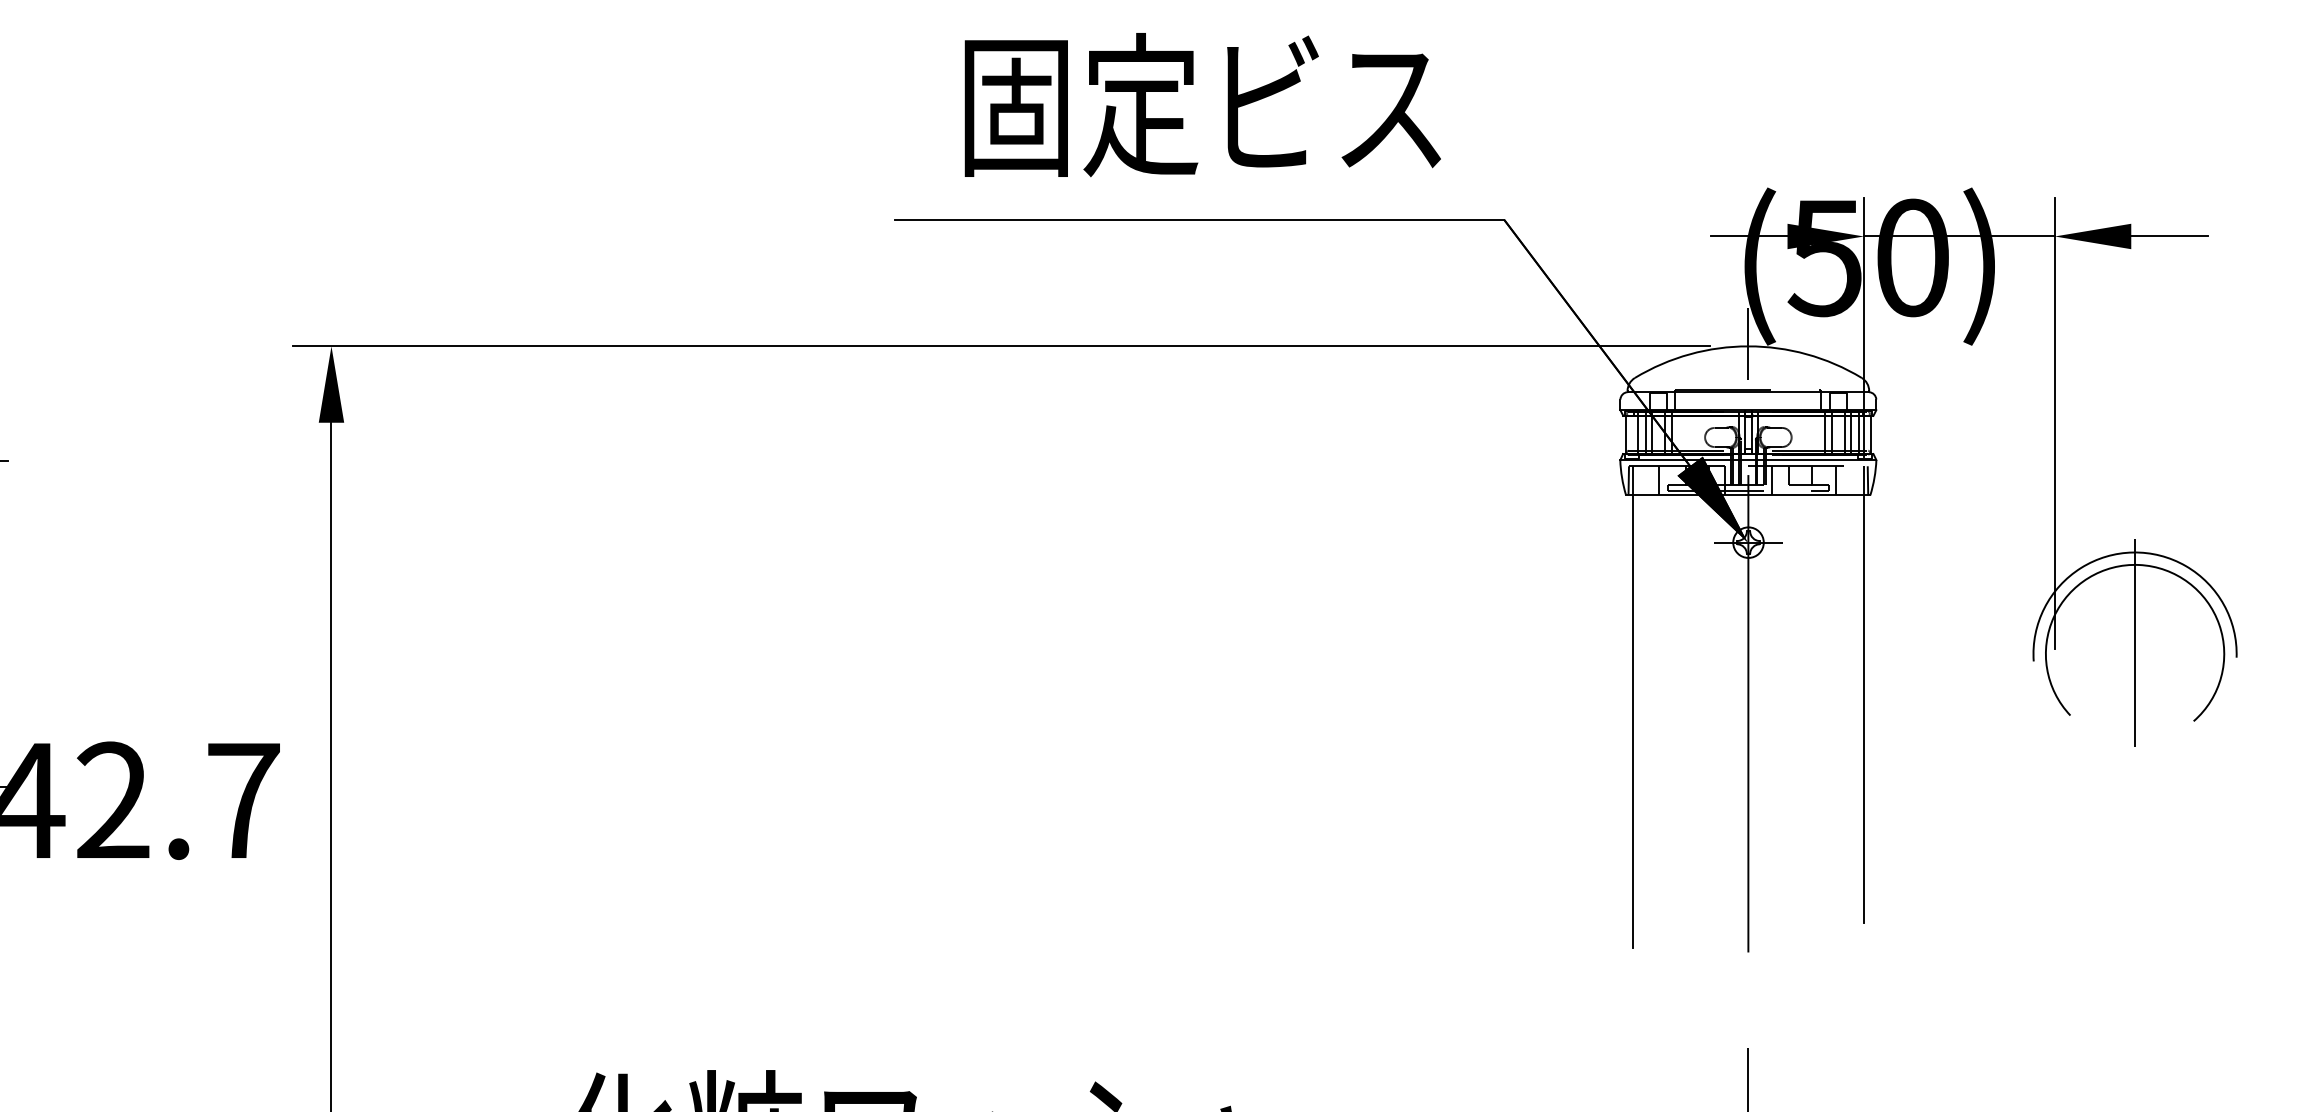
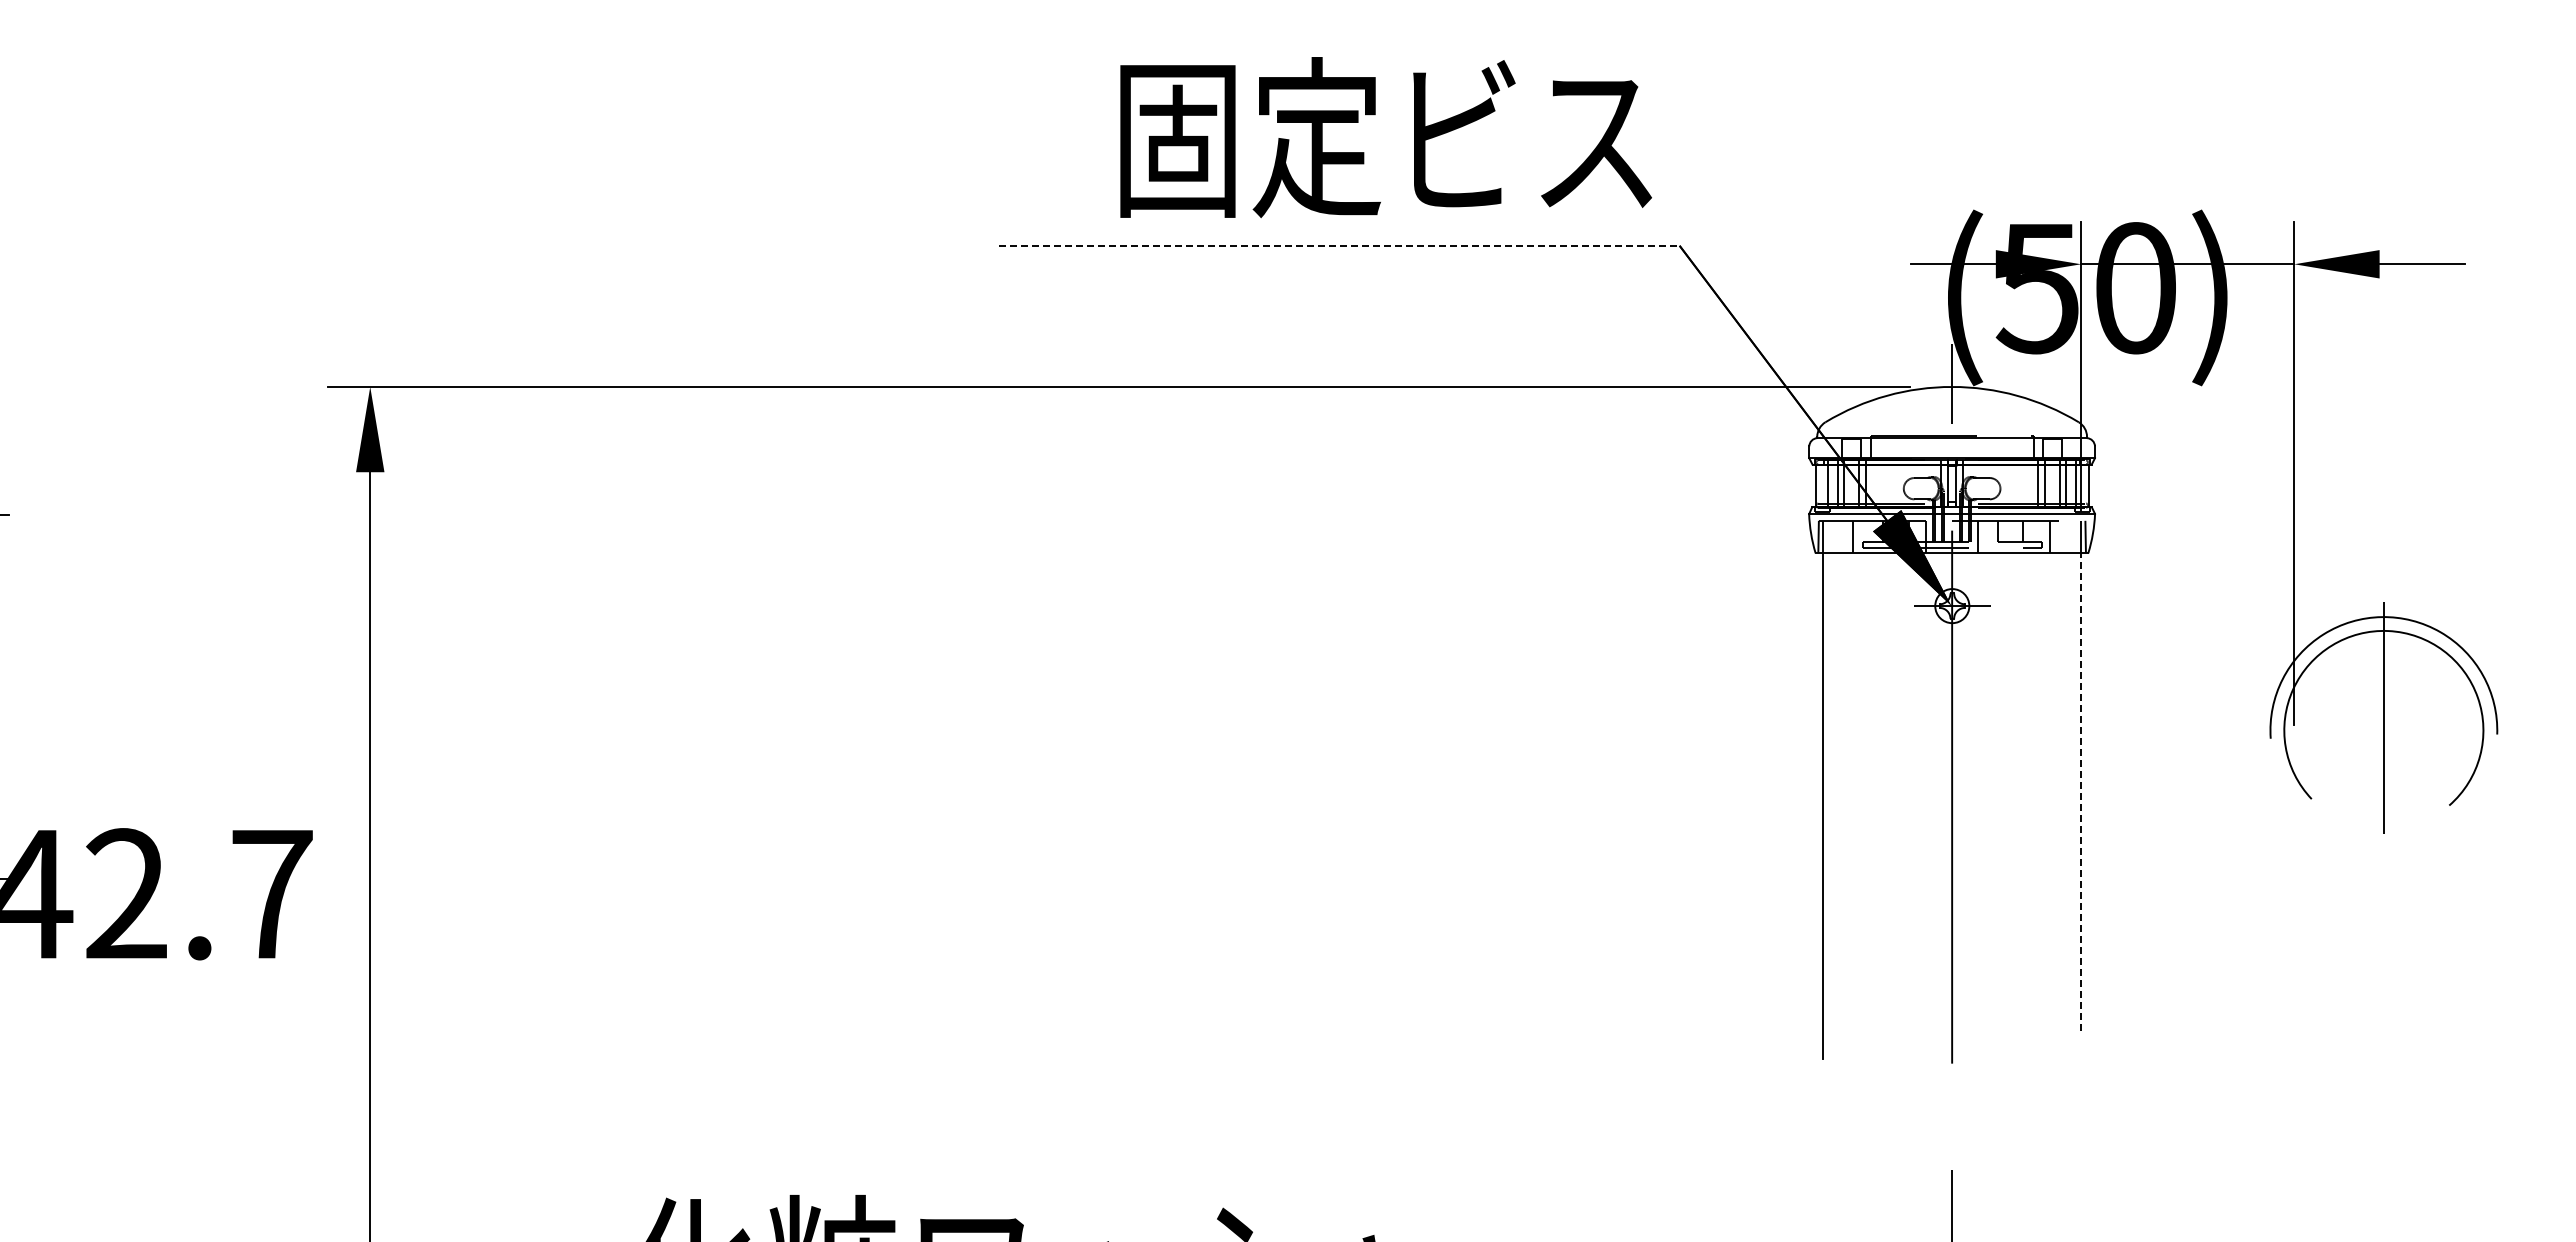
text: (1202, 105) -> (1385, 137), moved
line: (1199, 219) -> (1339, 245), solid -> dashed
line: (1864, 708) -> (2081, 791), solid -> dashed

